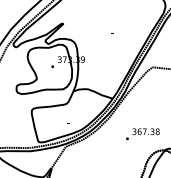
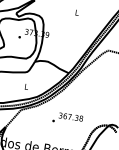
text: (142, 134) -> (67, 119), moved

